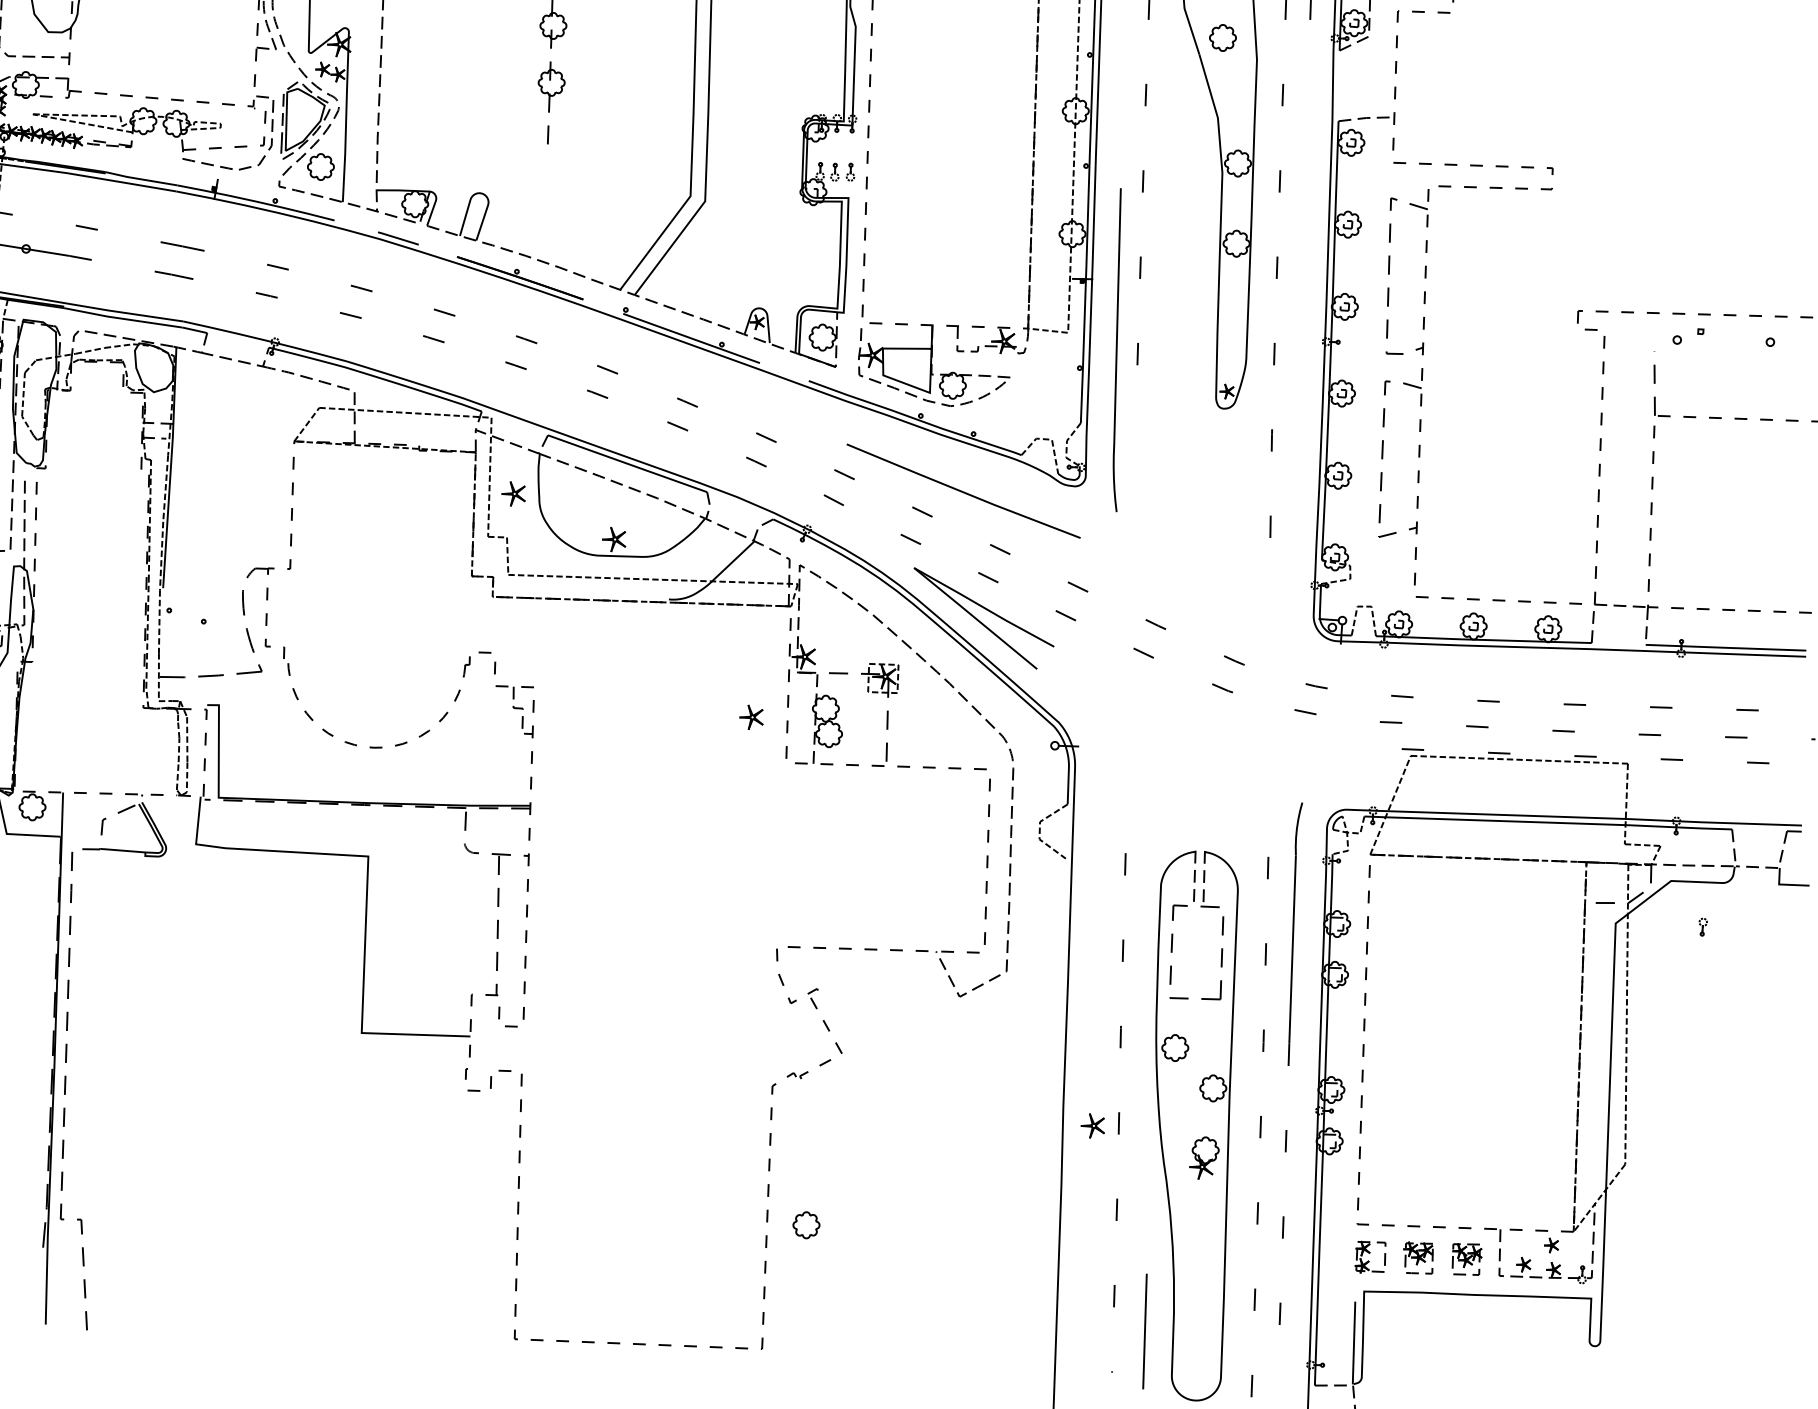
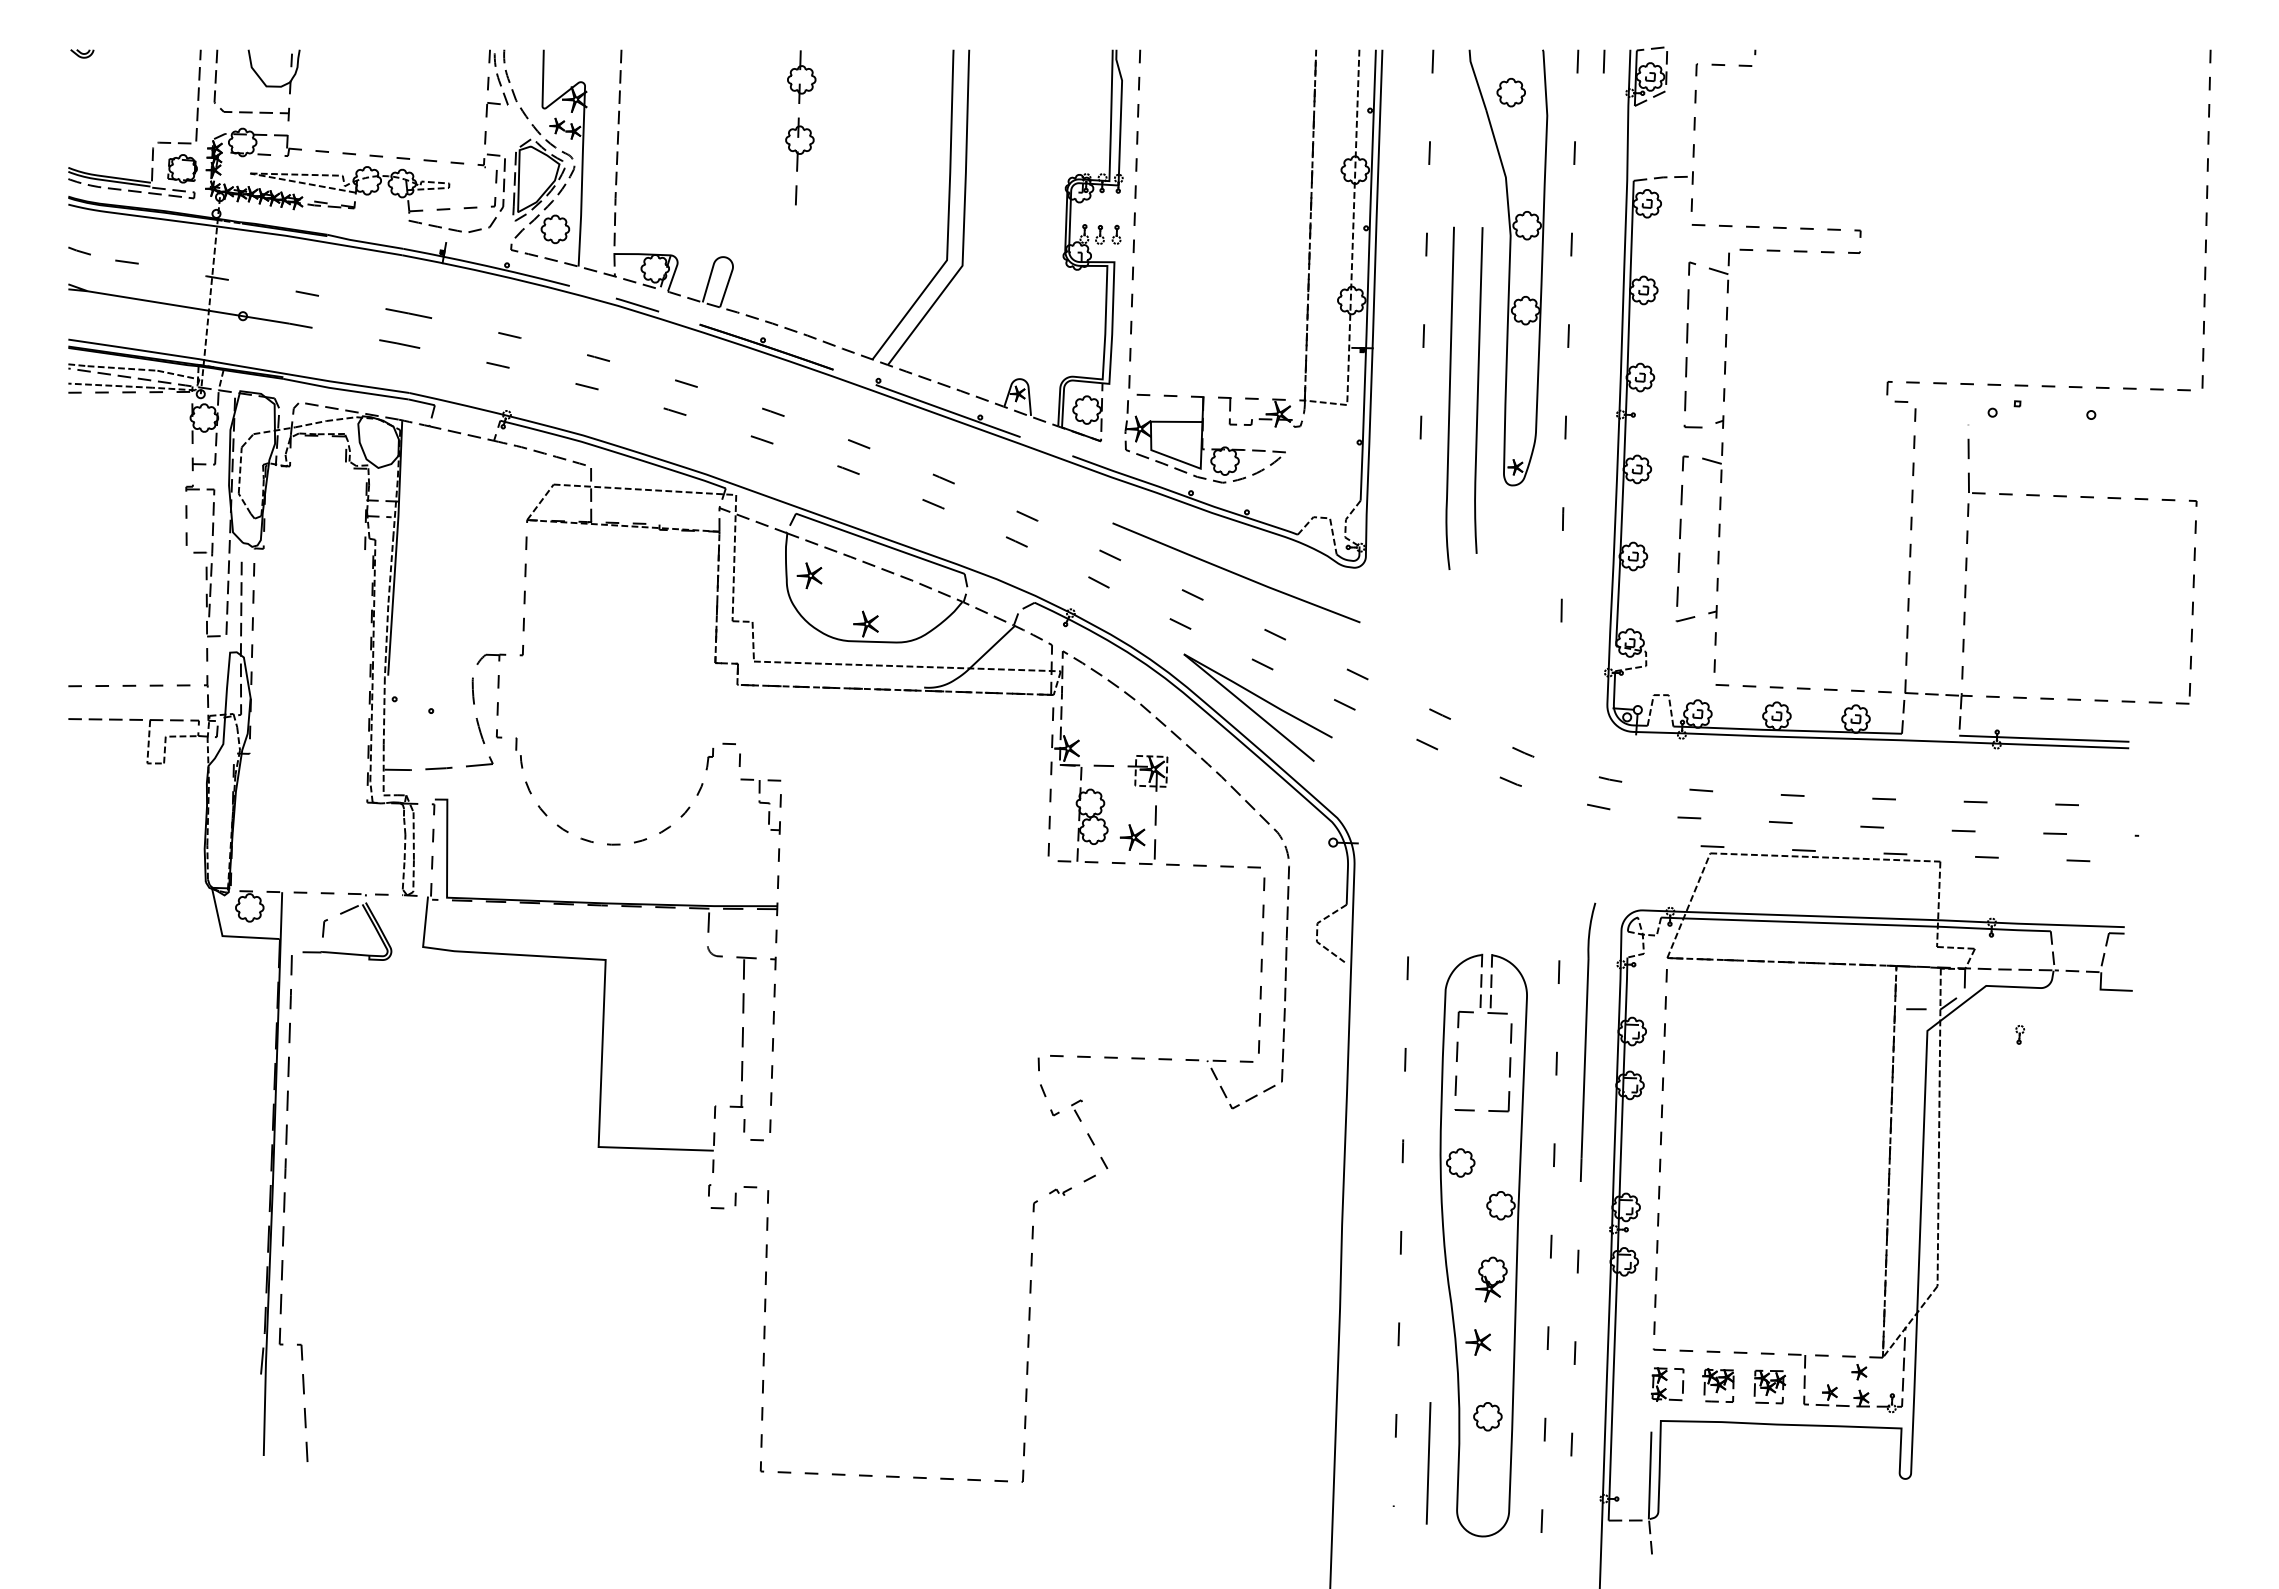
curve: (1192, 319) -> (1478, 390), added
curve: (1116, 349) -> (1449, 397), moved
part: (513, 493) -> (809, 575), moved
part: (751, 717) -> (1132, 837), moved
part: (1092, 1125) -> (1478, 1342), moved
part: (806, 1225) -> (1487, 1416), moved

